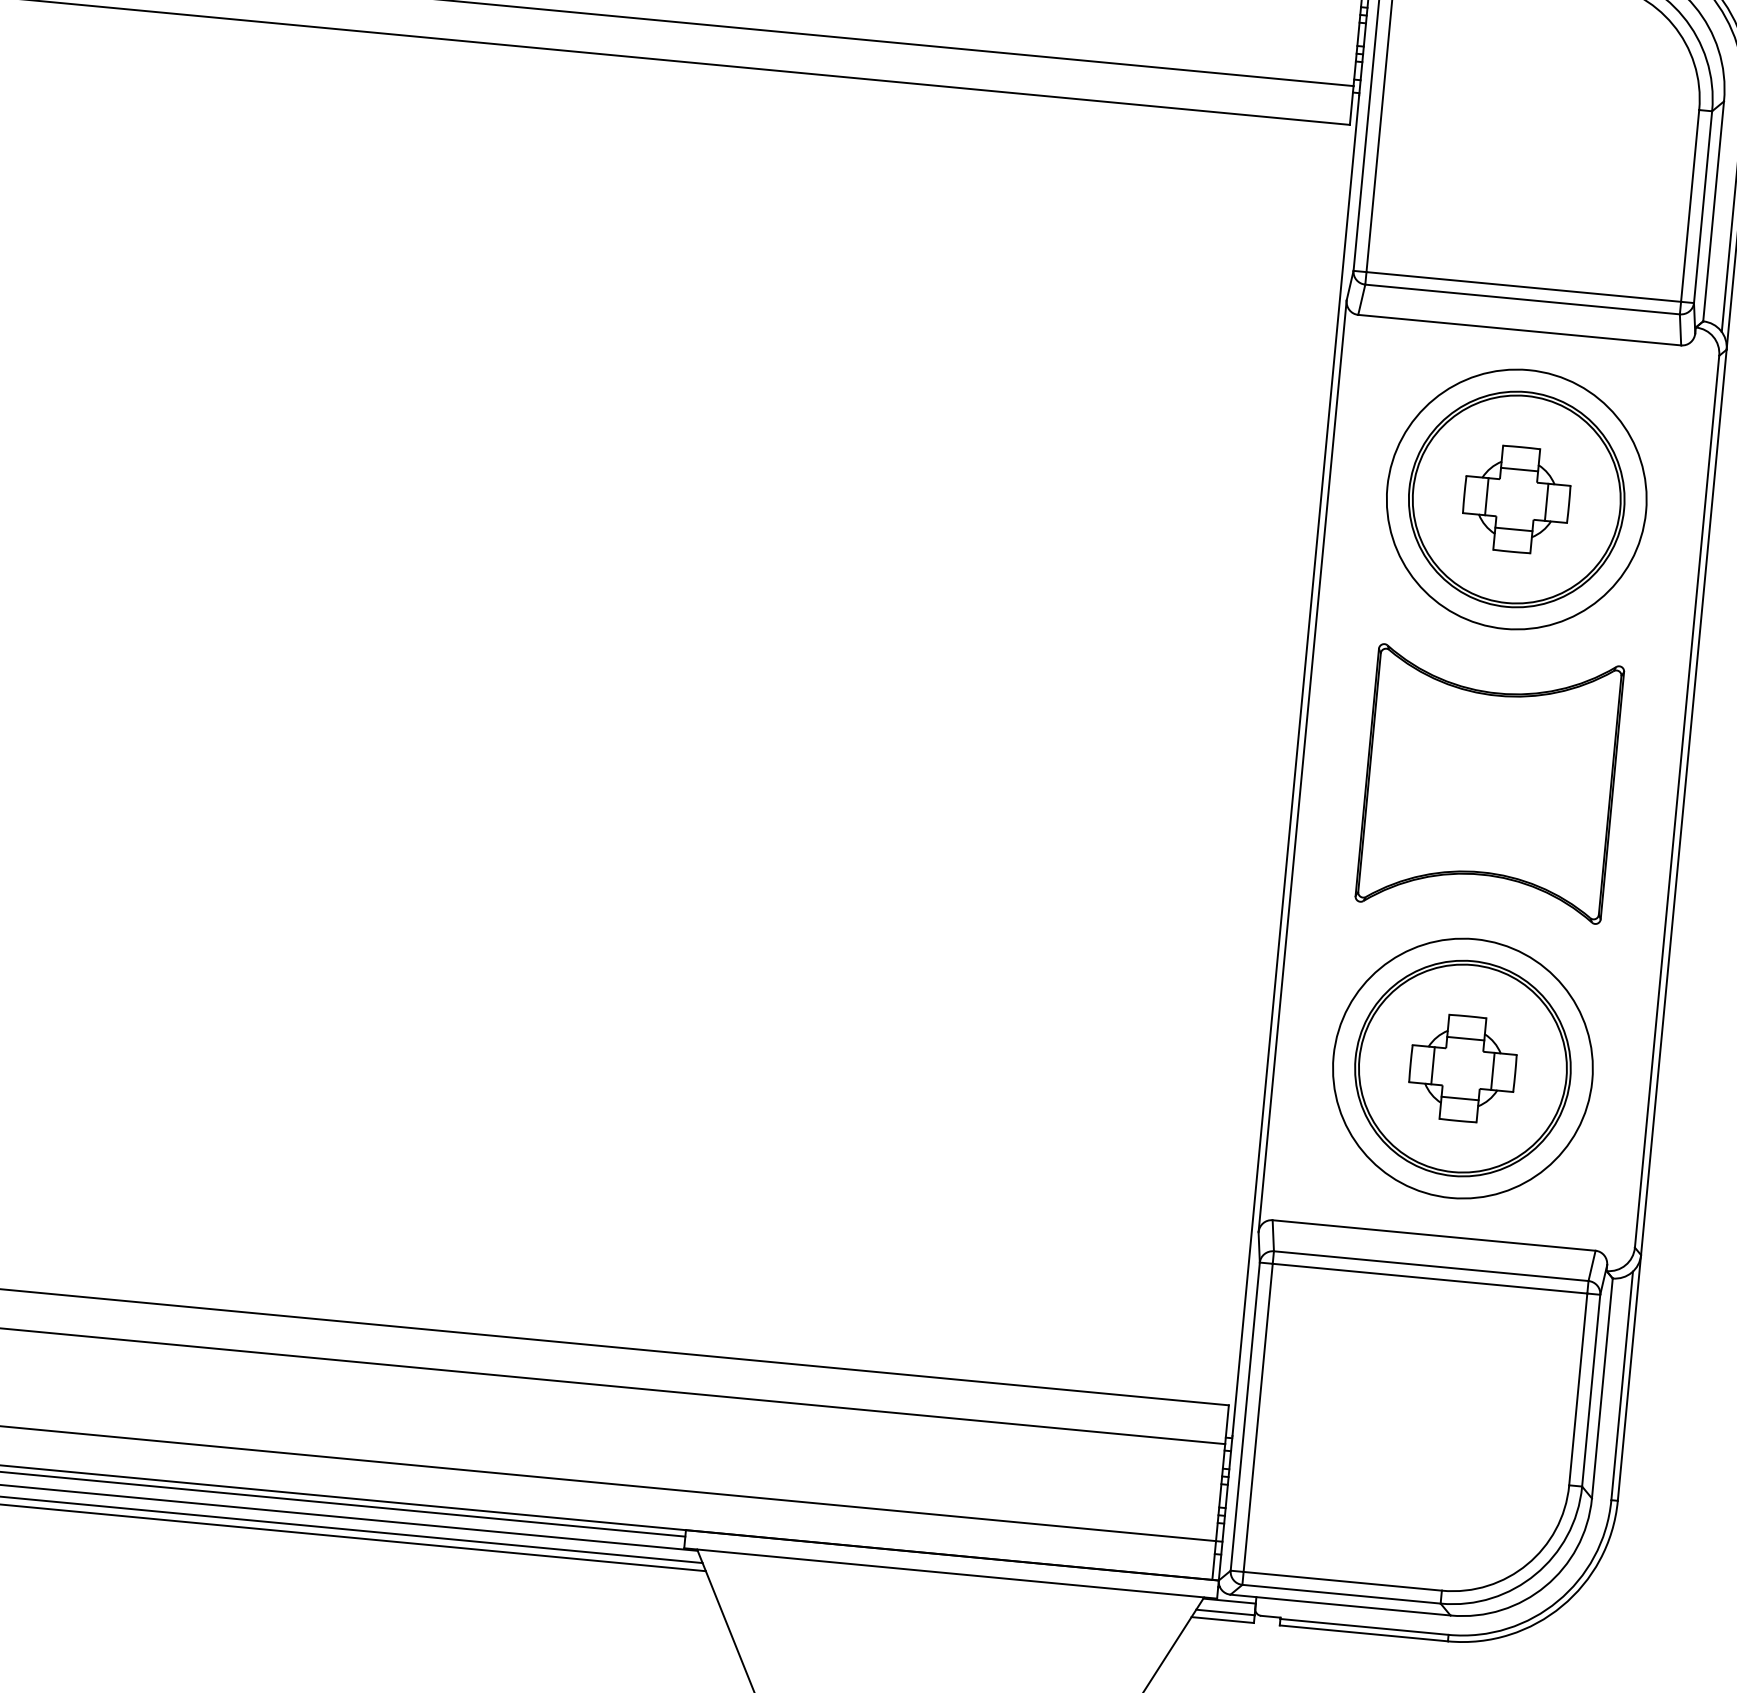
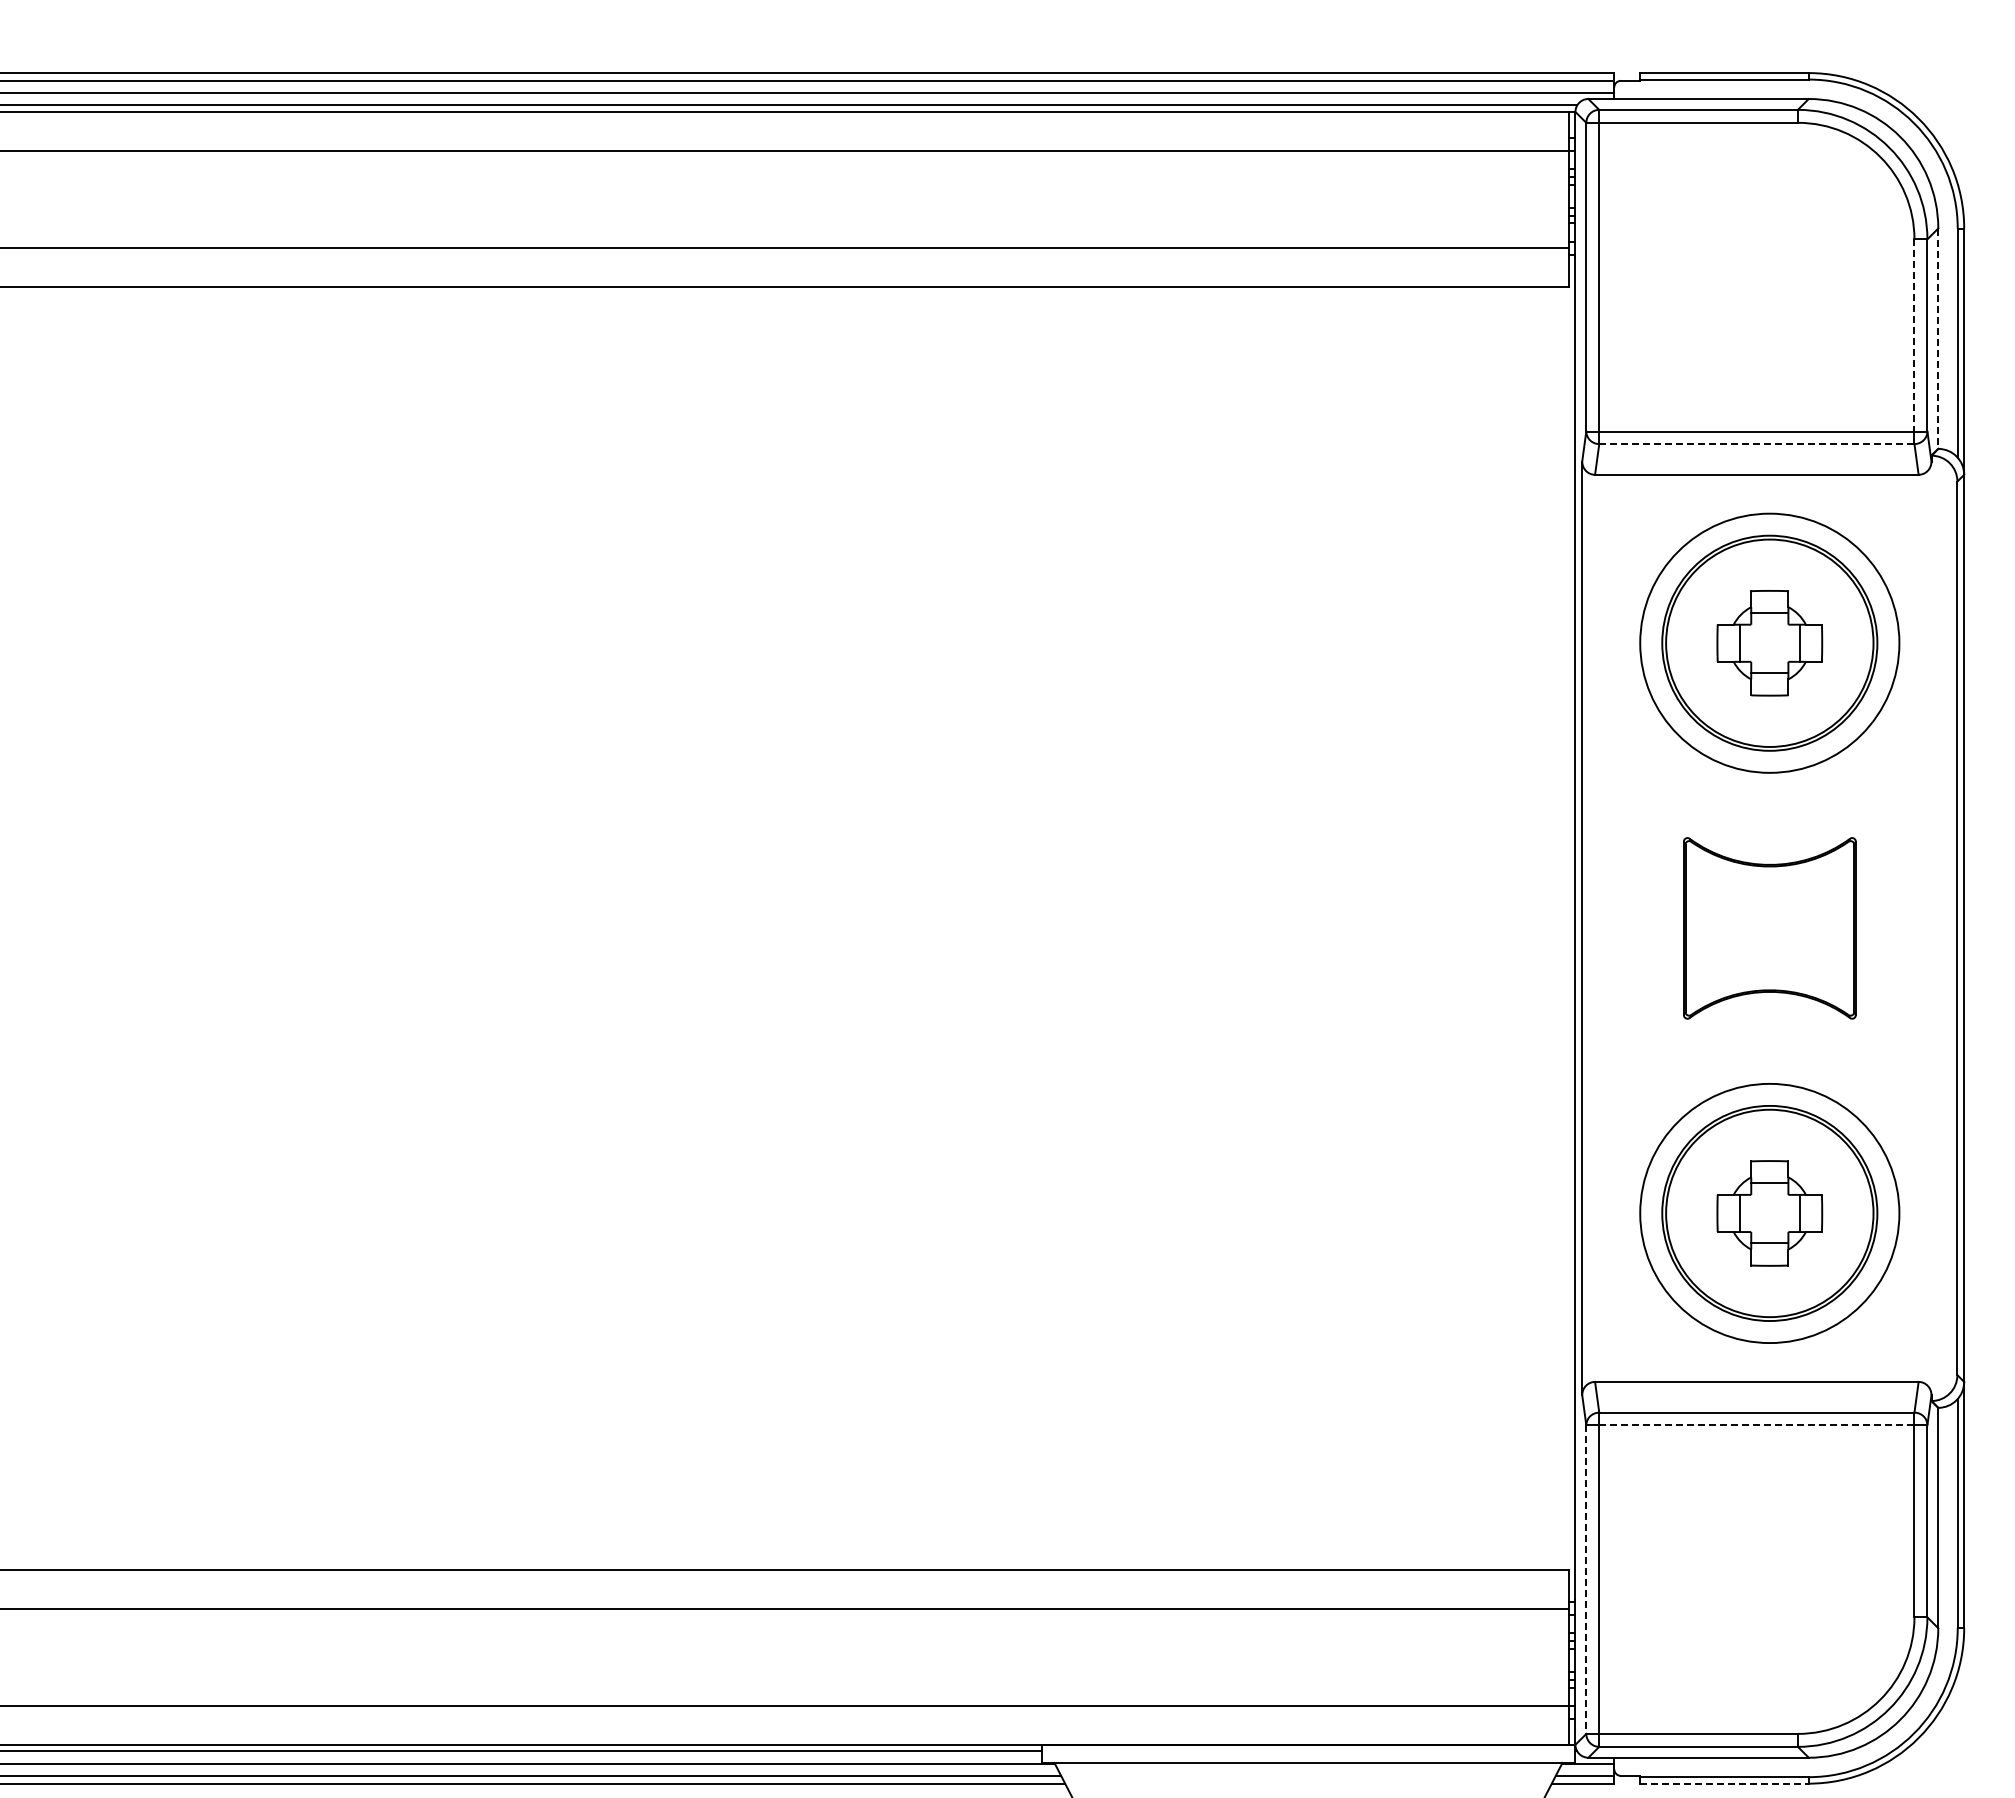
line: (1690, 205) -> (1914, 335), solid -> dashed
line: (1713, 212) -> (1938, 339), solid -> dashed
line: (1522, 299) -> (1756, 444), solid -> dashed
part: (1489, 784) -> (1769, 928), size x0.7
line: (1429, 1278) -> (1756, 1425), solid -> dashed
line: (1245, 1417) -> (1586, 1580), solid -> dashed
line: (1363, 1633) -> (1724, 1783), solid -> dashed

